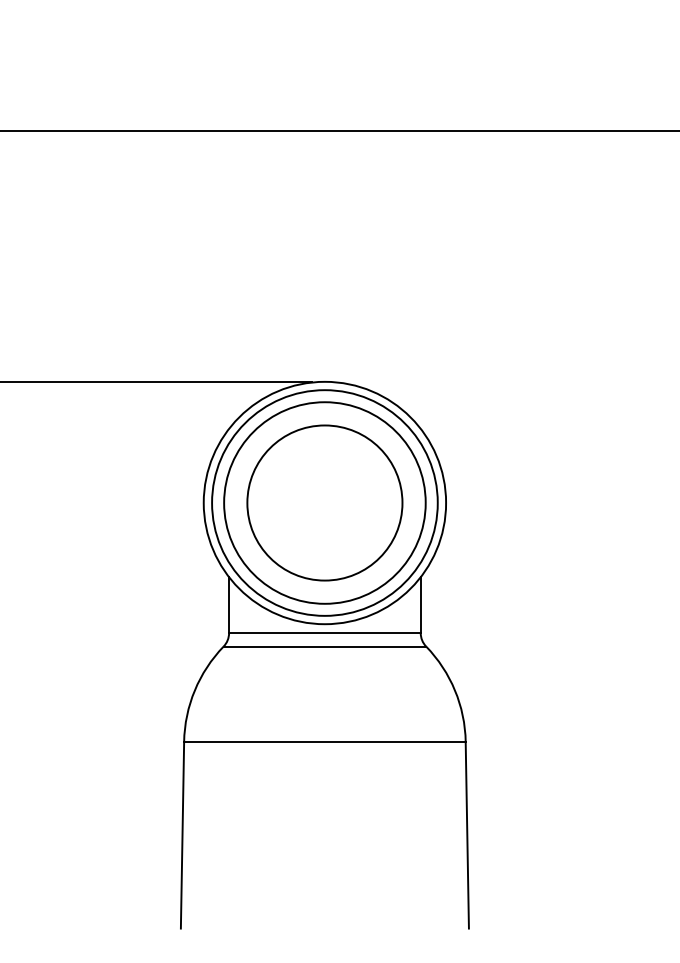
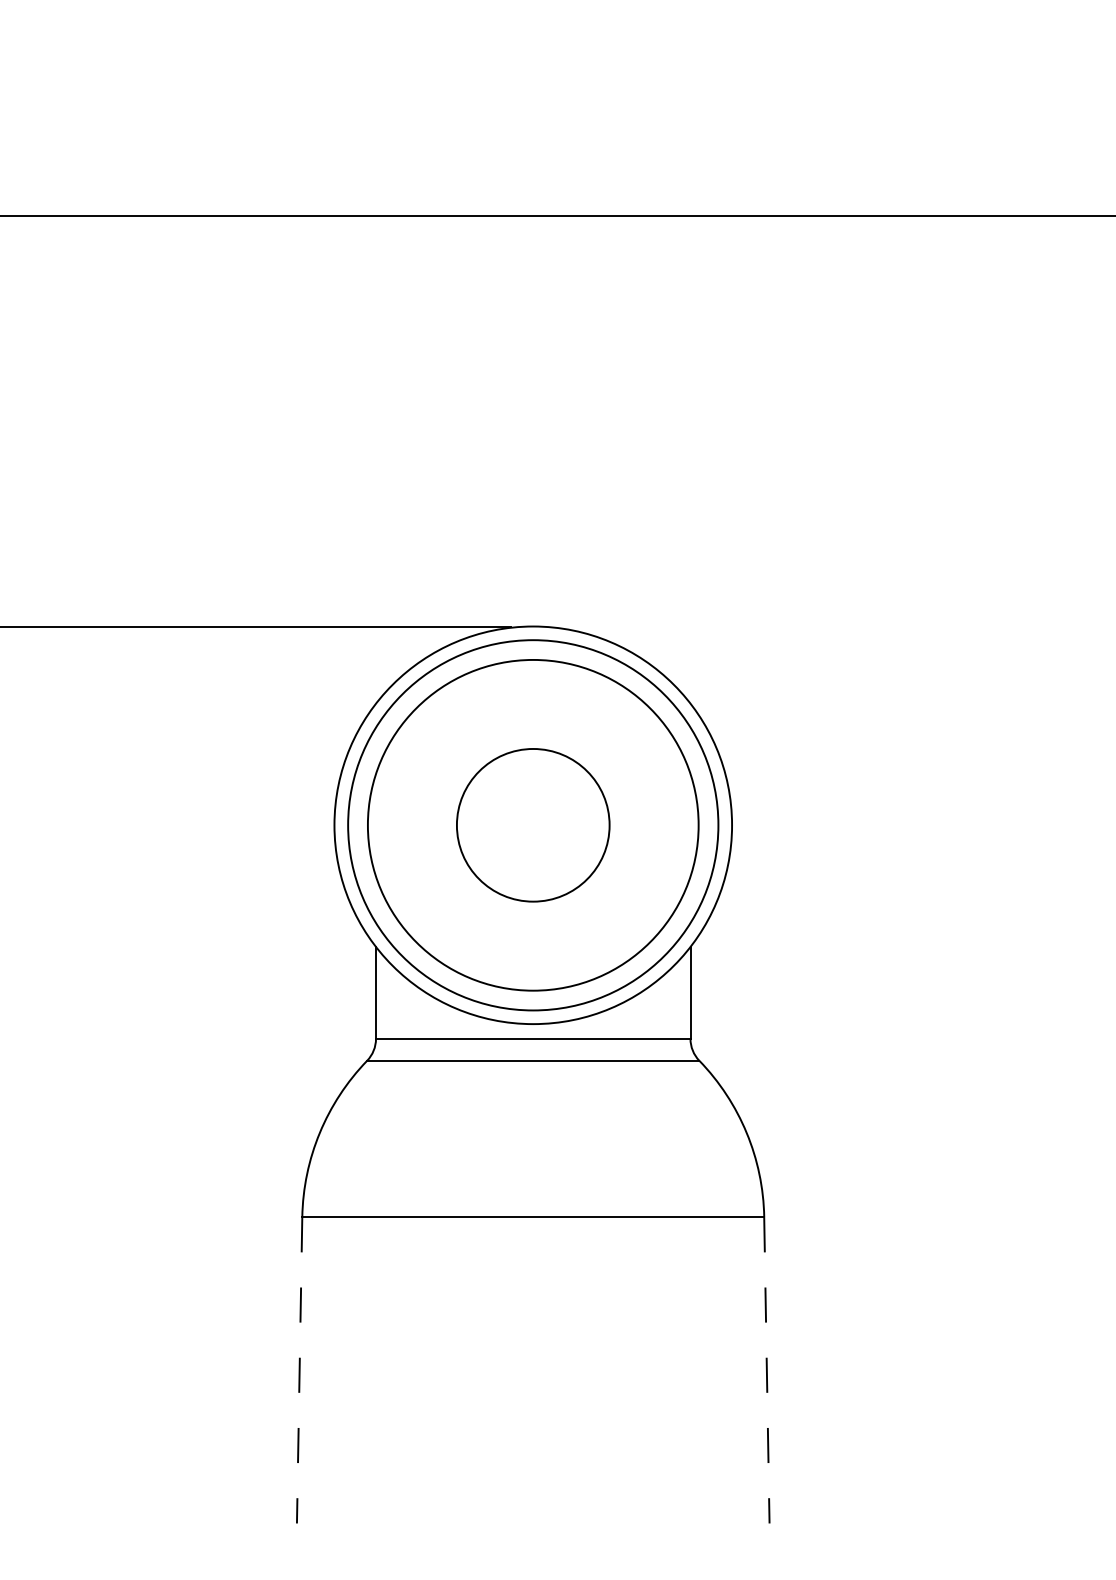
circle: (324, 502) -> (532, 824), size x0.6
line: (182, 835) -> (299, 1370), solid -> dashed
line: (467, 835) -> (767, 1370), solid -> dashed

